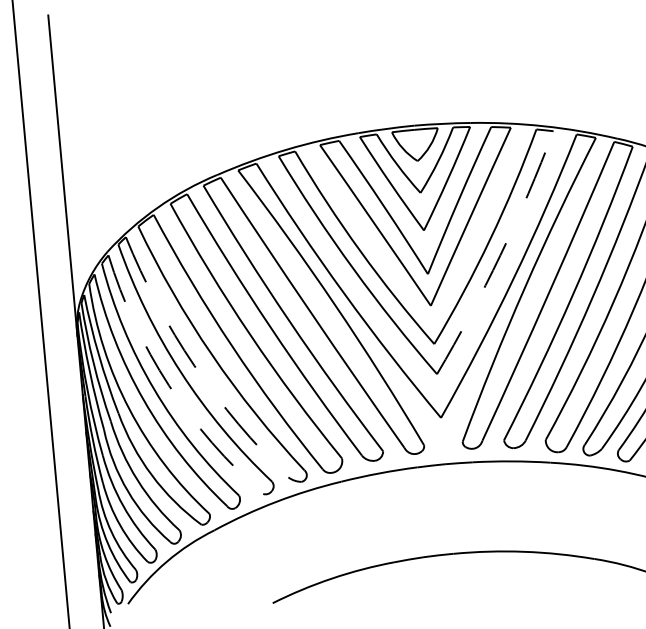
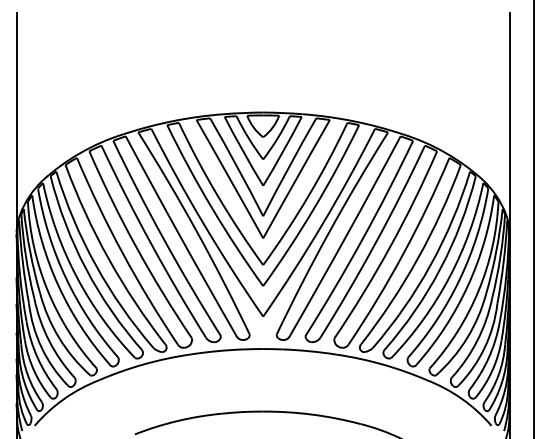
arc: (500, 254) -> (314, 207), dashed -> solid
arc: (194, 366) -> (95, 265), dashed -> solid
arc: (168, 386) -> (76, 277), dashed -> solid

